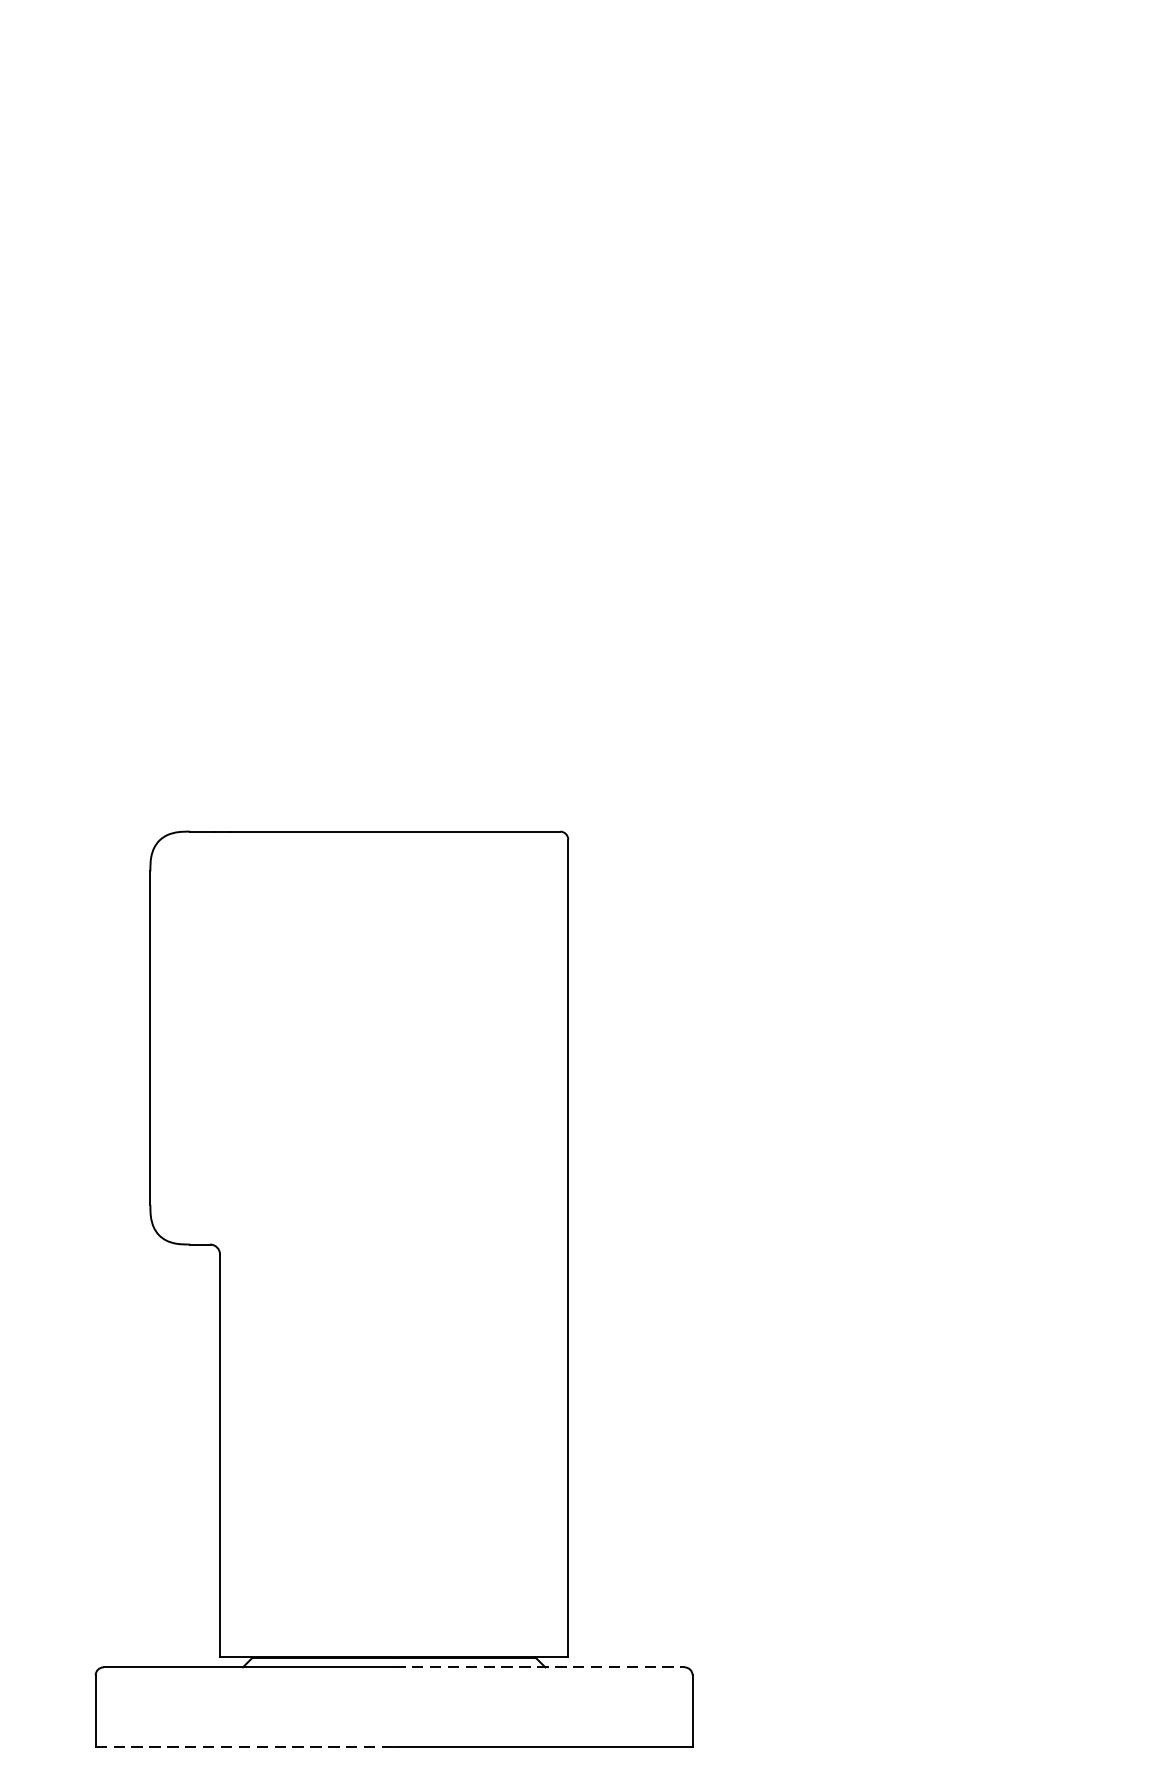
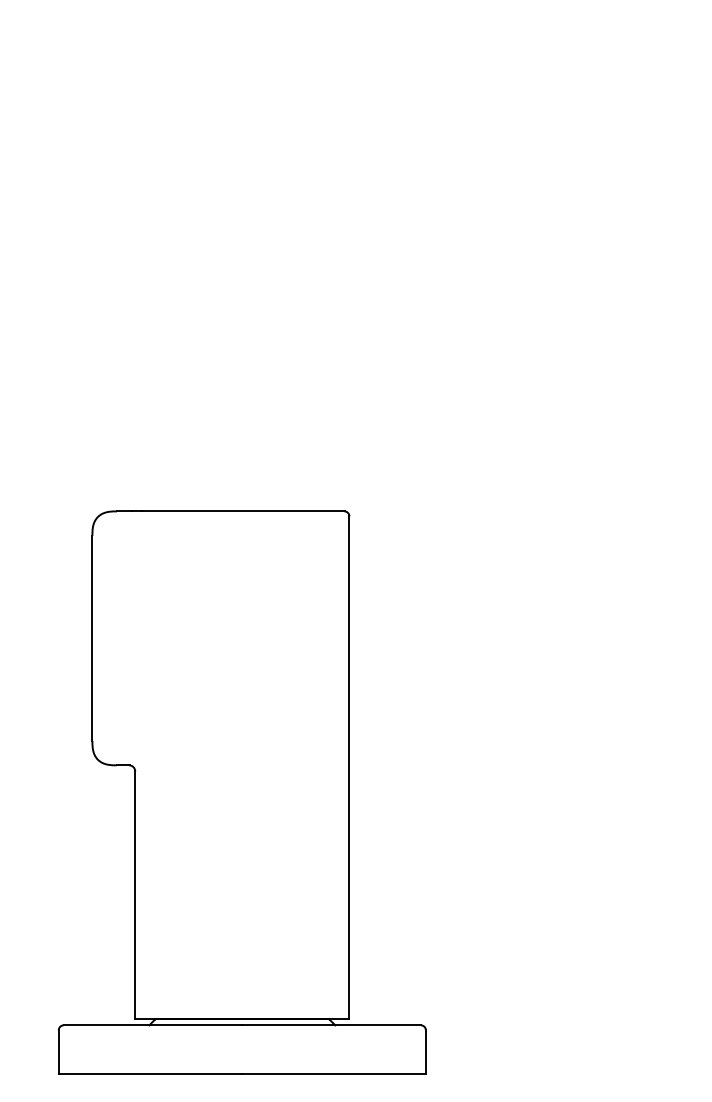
line: (540, 1667) -> (332, 1025), dashed -> solid
line: (244, 1747) -> (150, 1074), dashed -> solid

